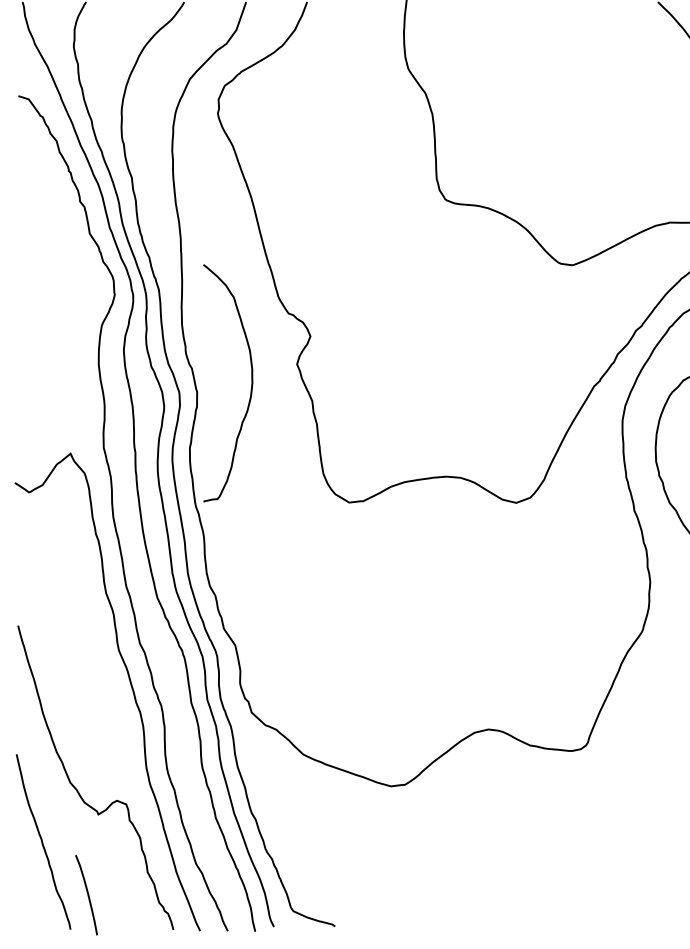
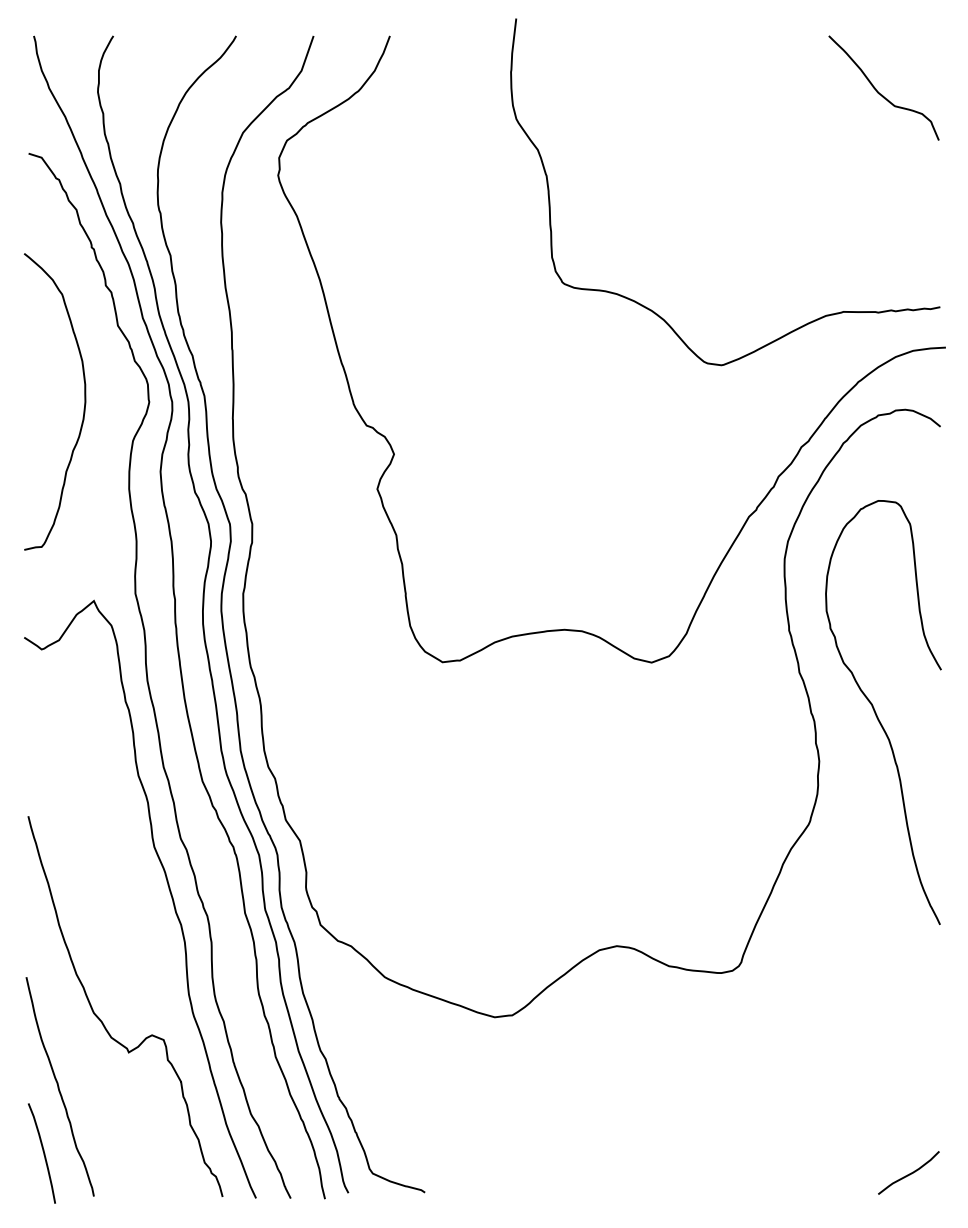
curve: (250, 388) -> (83, 408), moved
curve: (87, 895) -> (43, 1153), moved

